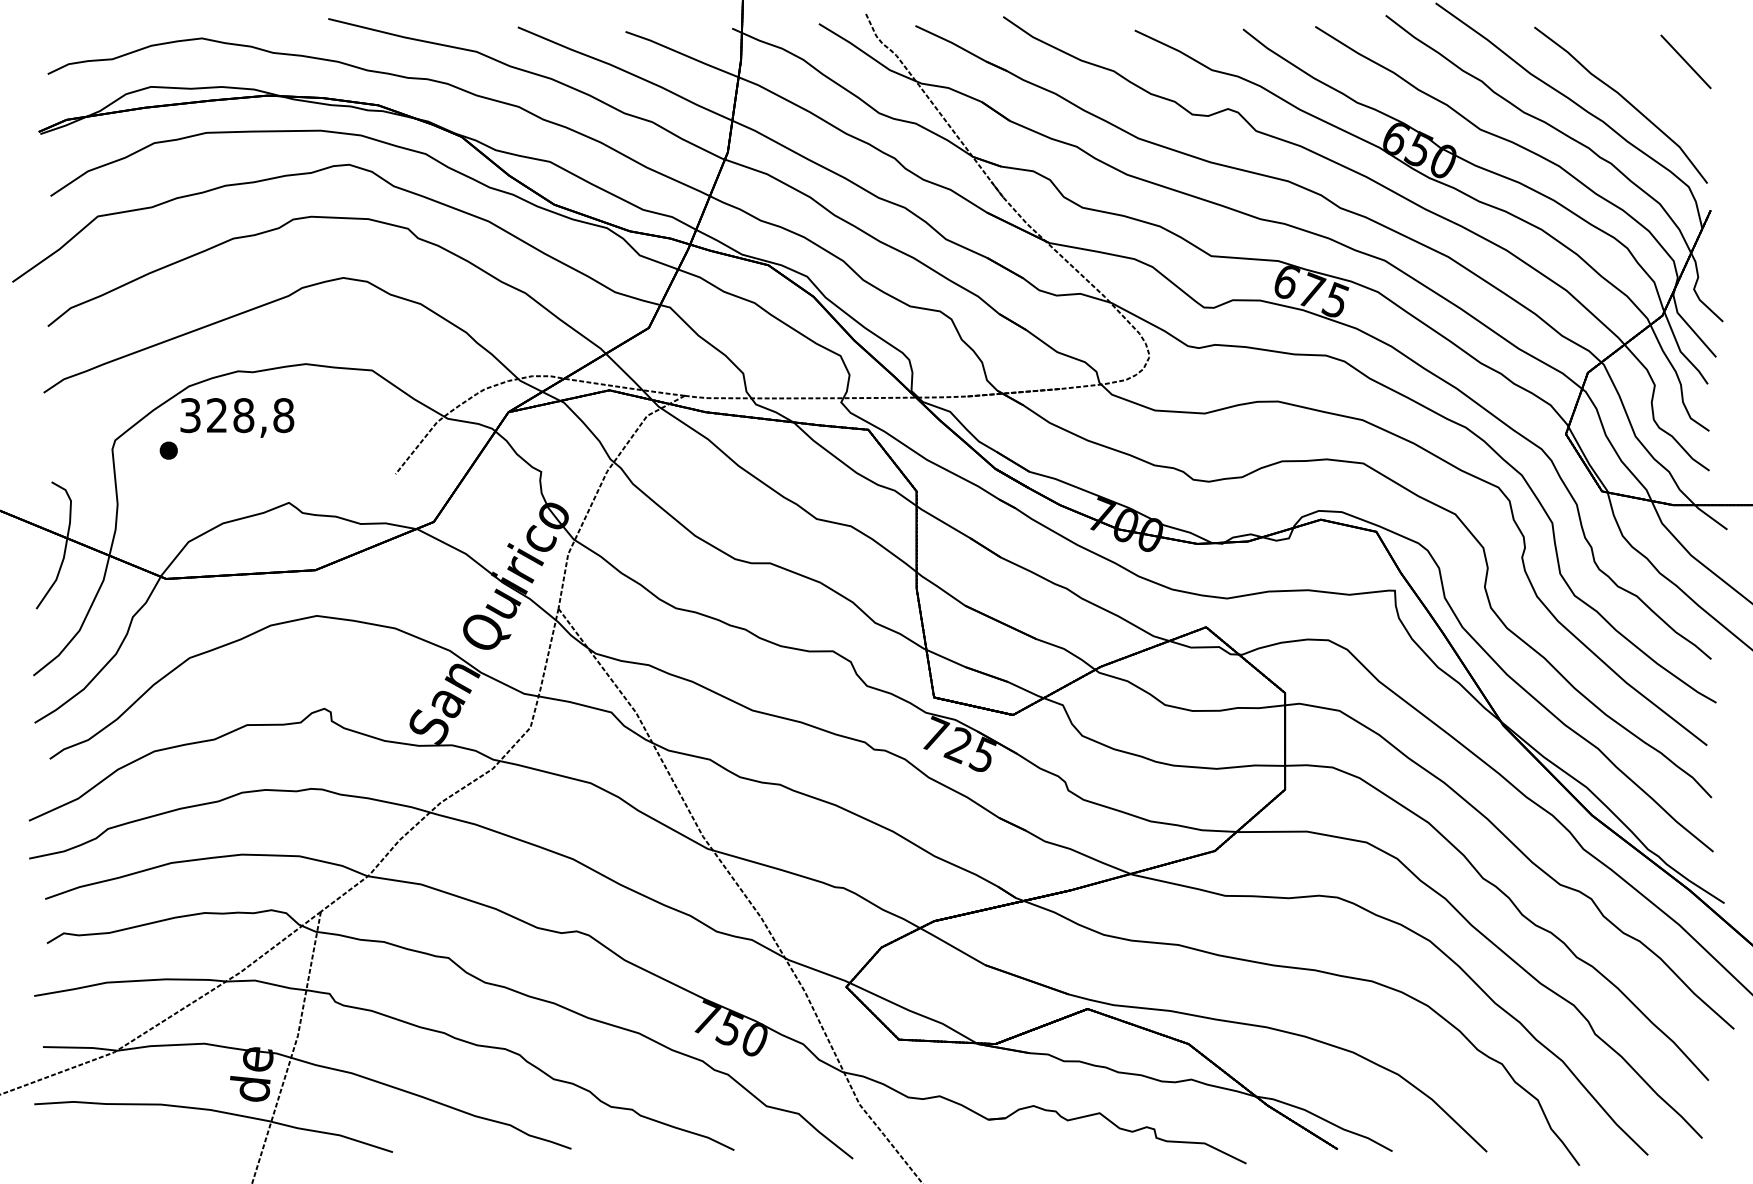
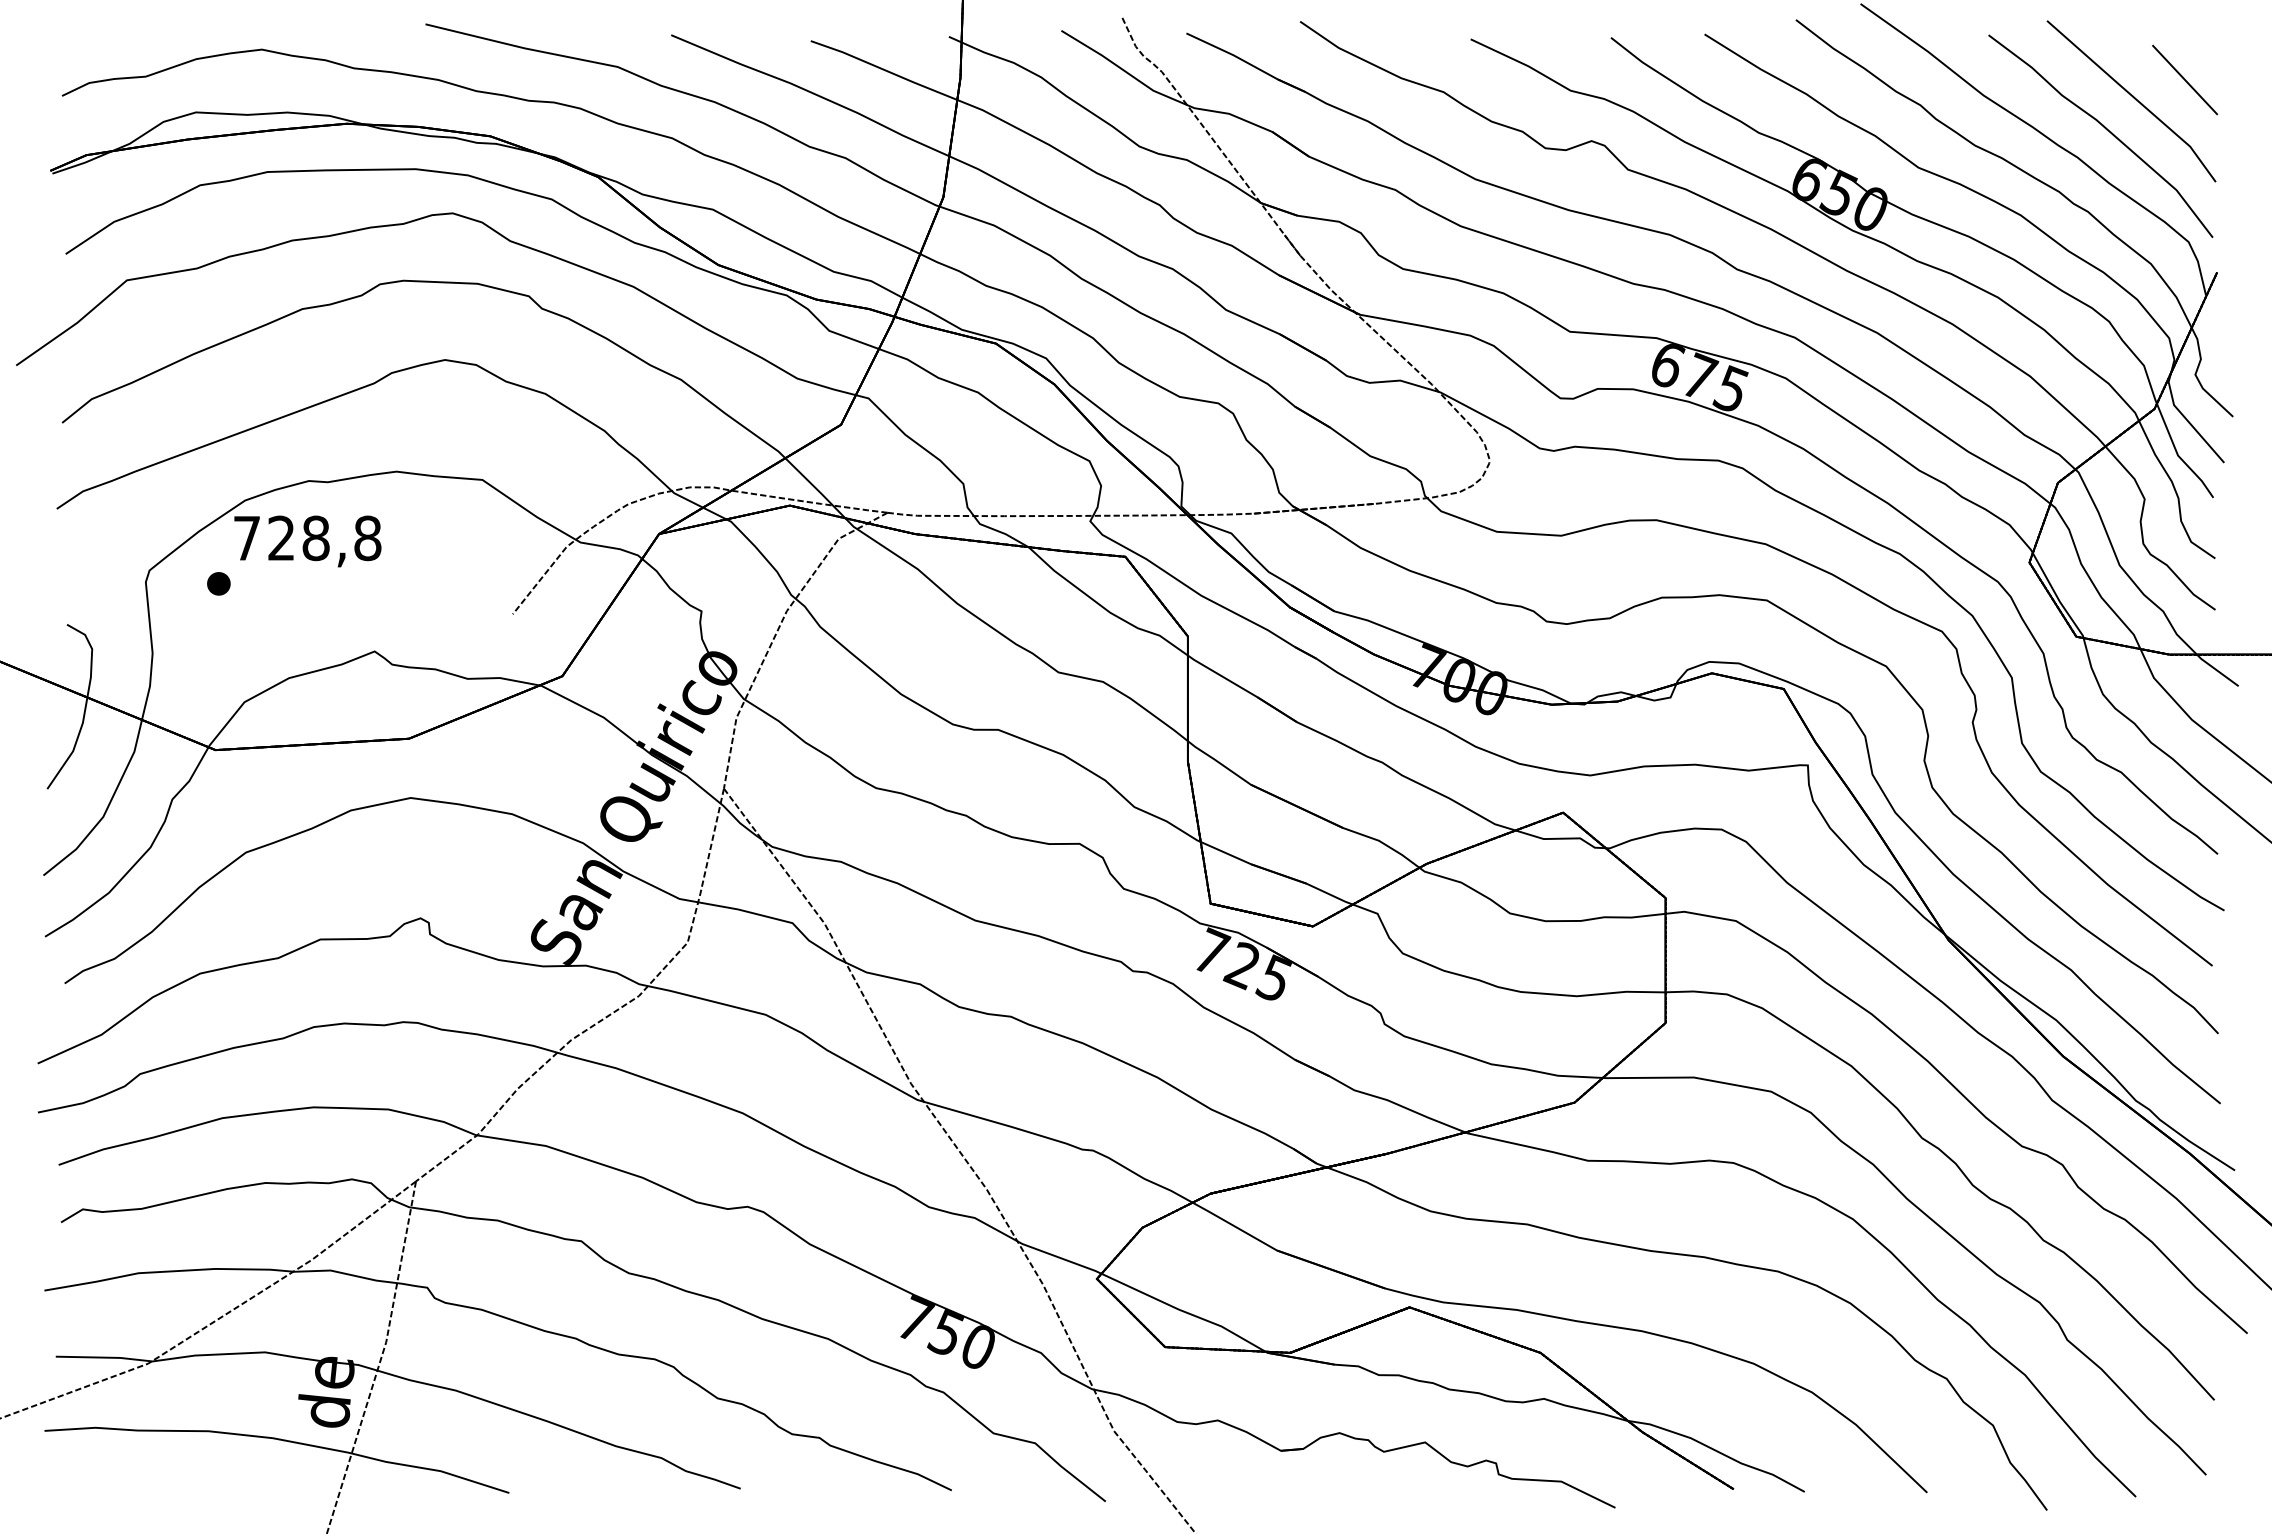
line: (1645, 75) -> (2132, 97), added
text: (190, 415) -> (247, 538), 328,8 -> 728,8

